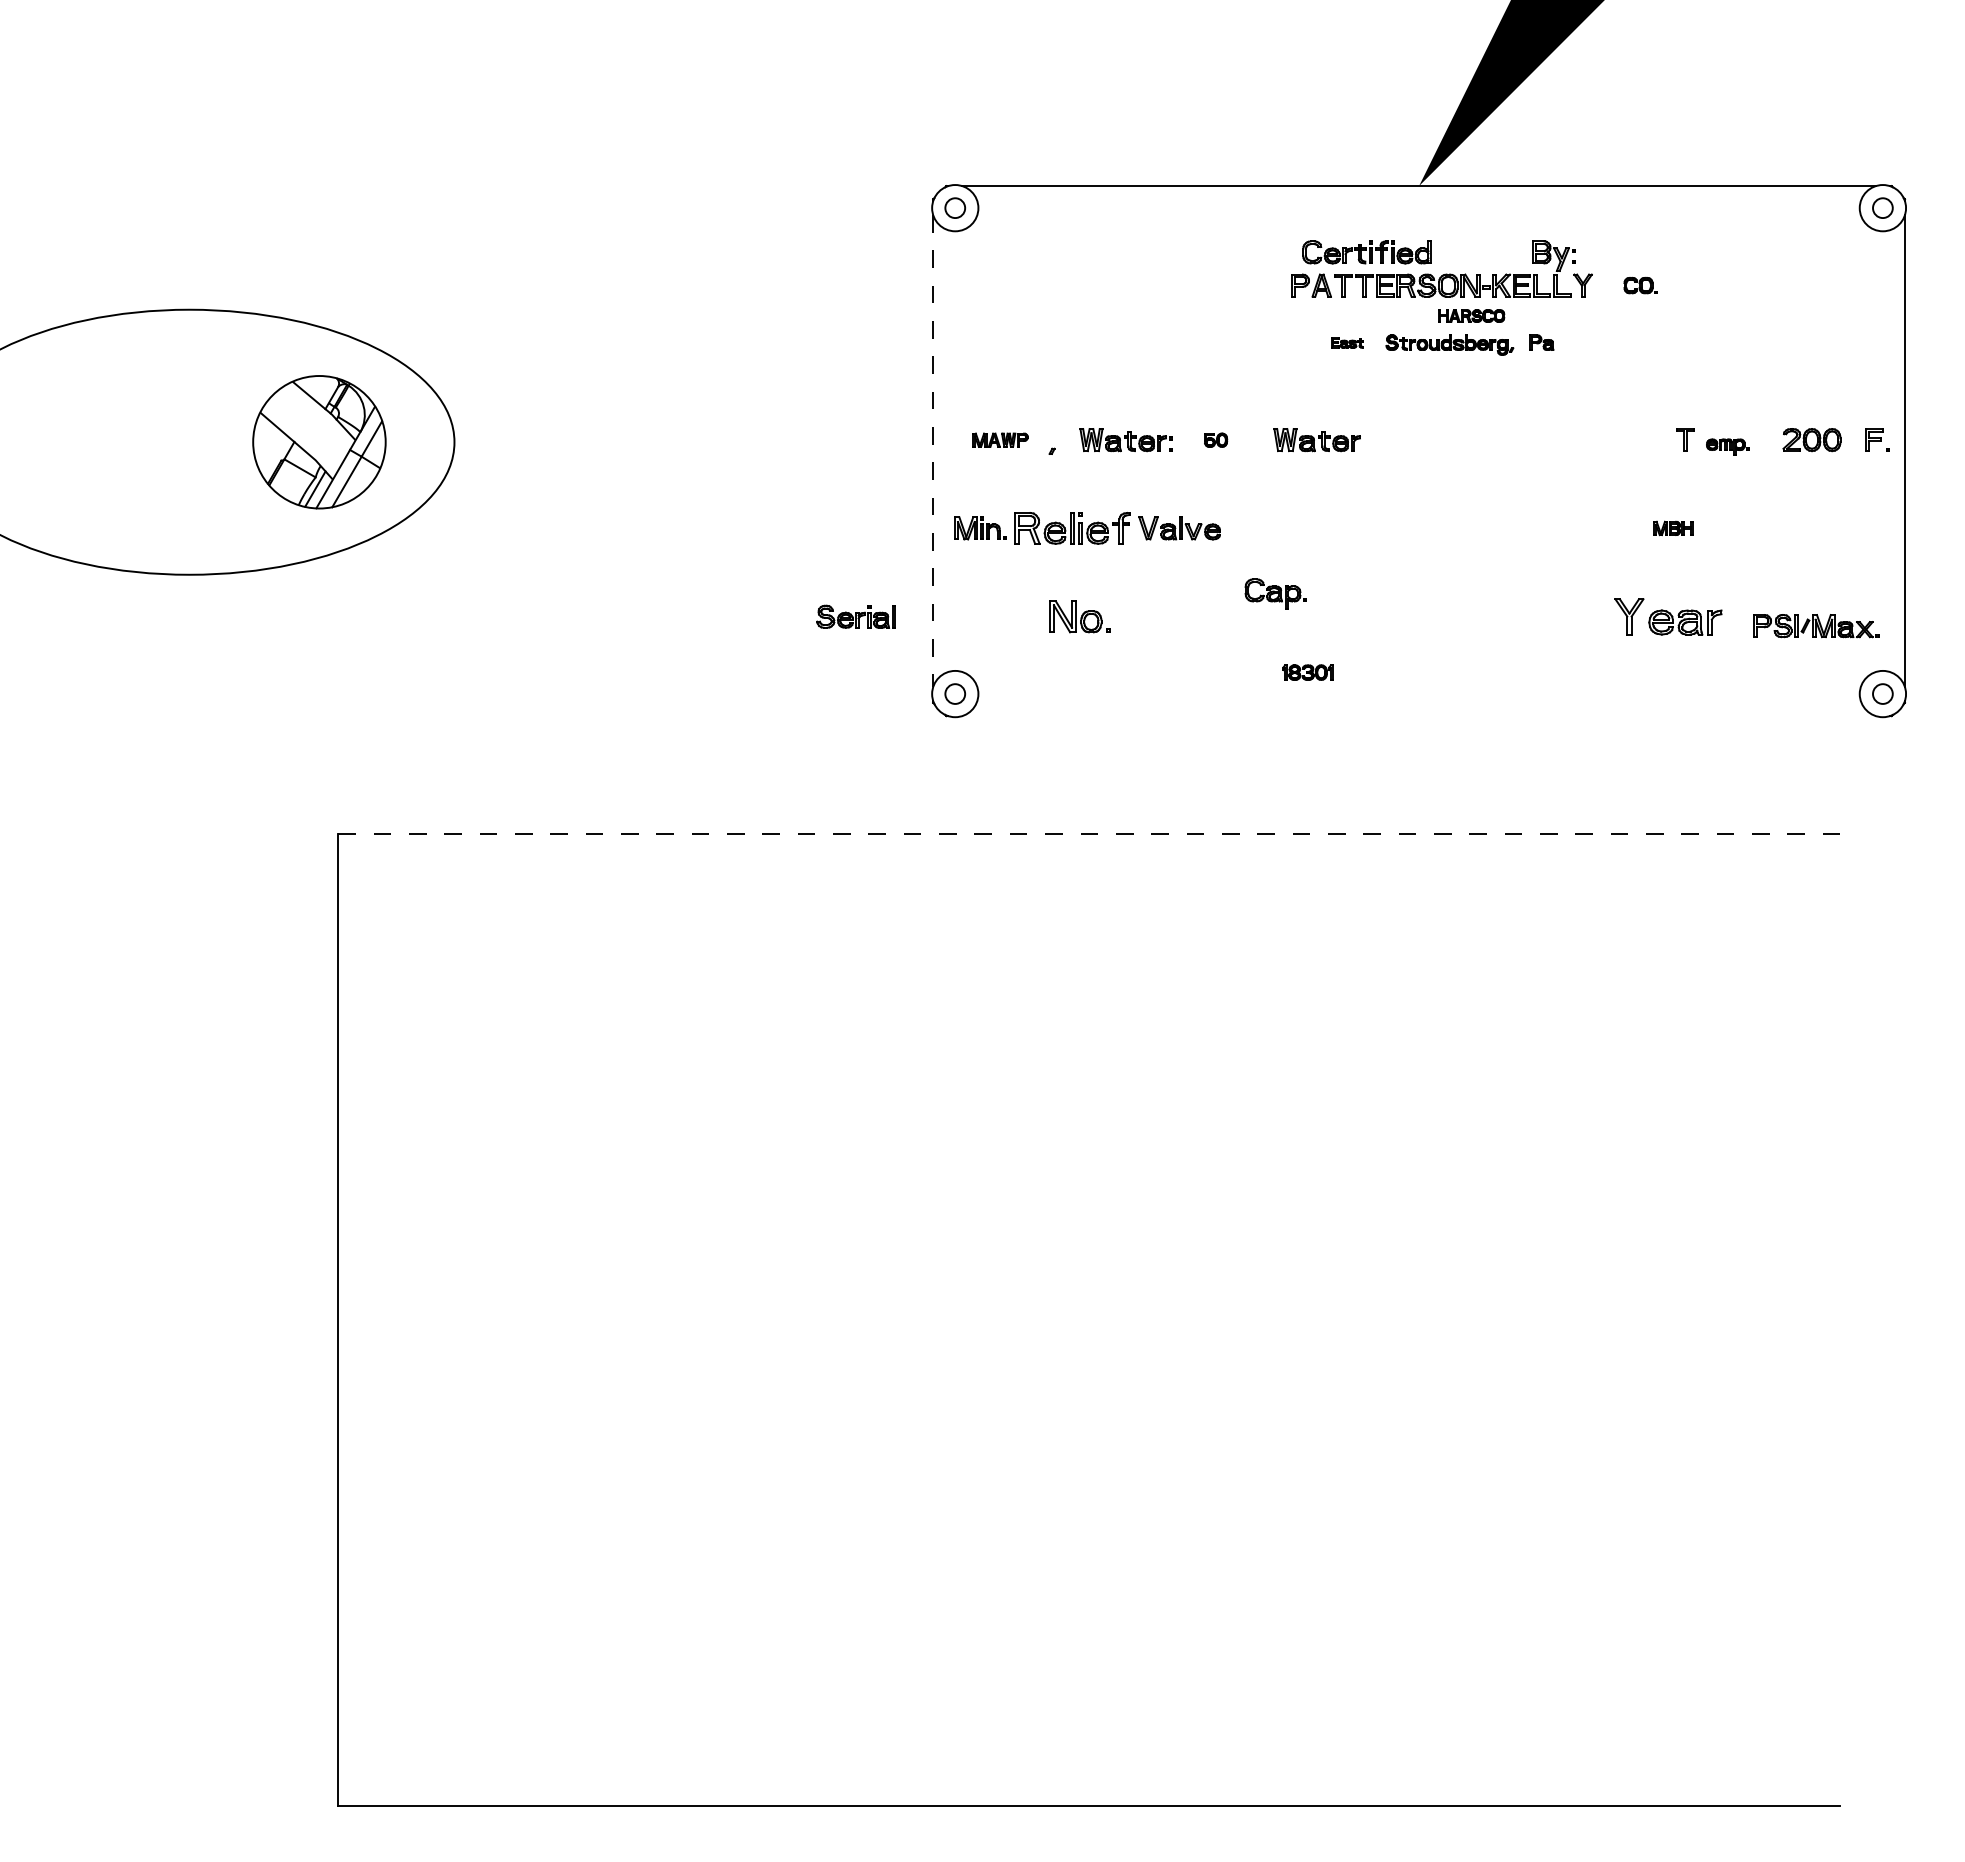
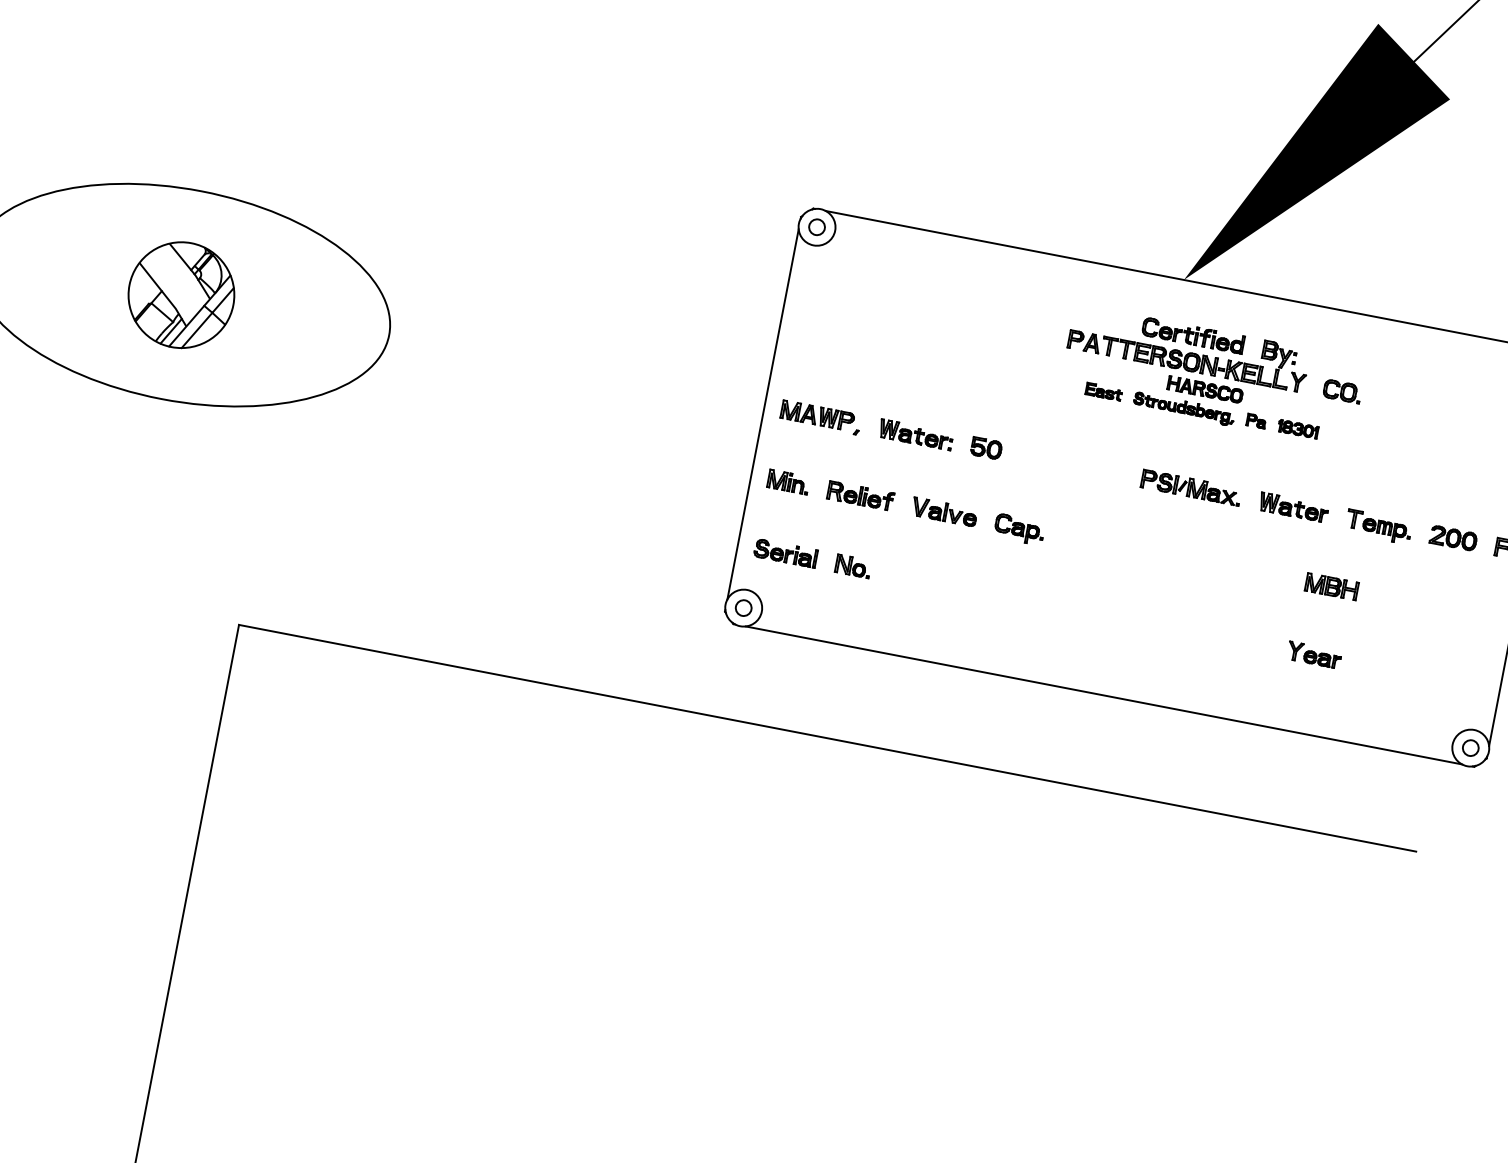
part: (1366, 252) -> (1193, 335), moved
part: (1640, 285) -> (1342, 391), size x1.43
part: (1471, 315) -> (1205, 389), size x1.43
part: (1347, 342) -> (1104, 391), size x1.43
part: (1000, 440) -> (817, 416), size x1.67
part: (1215, 440) -> (985, 448), size x1.67
part: (1316, 440) -> (1293, 507), moved
part: (319, 442) -> (181, 295), moved
part: (1727, 447) -> (1386, 531), size x1.43
line: (933, 451) -> (763, 414), dashed -> solid
part: (1072, 528) -> (860, 496), size x0.71
part: (1673, 528) -> (1331, 586), size x1.67
part: (1275, 593) -> (1019, 529), moved
part: (855, 616) -> (785, 553), moved
part: (1080, 616) -> (853, 566), size x0.71
part: (1668, 616) -> (1314, 654), size x0.62
part: (1816, 626) -> (1191, 488), moved
part: (1307, 672) -> (1297, 429), moved
line: (1419, 716) -> (1104, 695), added
line: (1089, 834) -> (827, 738), dashed -> solid

